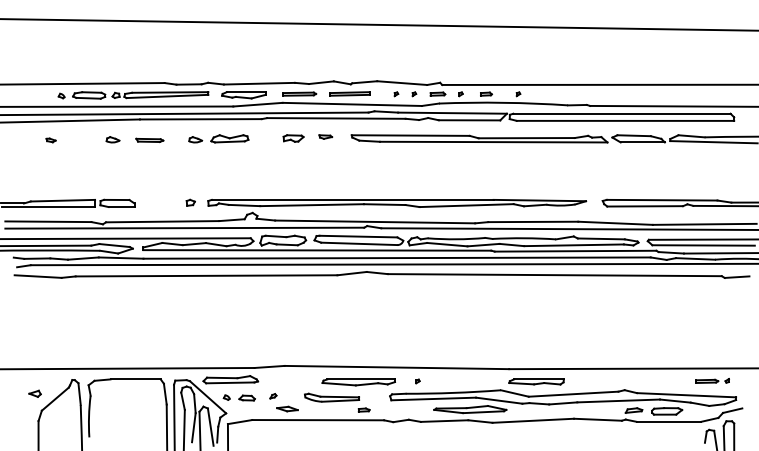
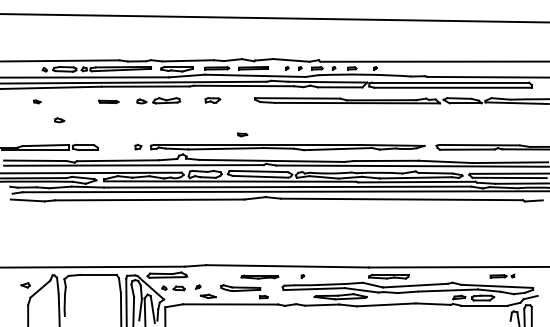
part: (325, 136) -> (242, 134), moved
part: (112, 139) -> (59, 120), moved
part: (712, 380) -> (502, 275), moved
part: (358, 382) -> (259, 277), size x0.7

